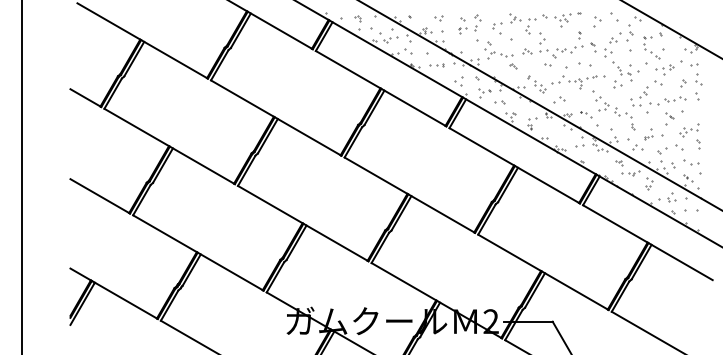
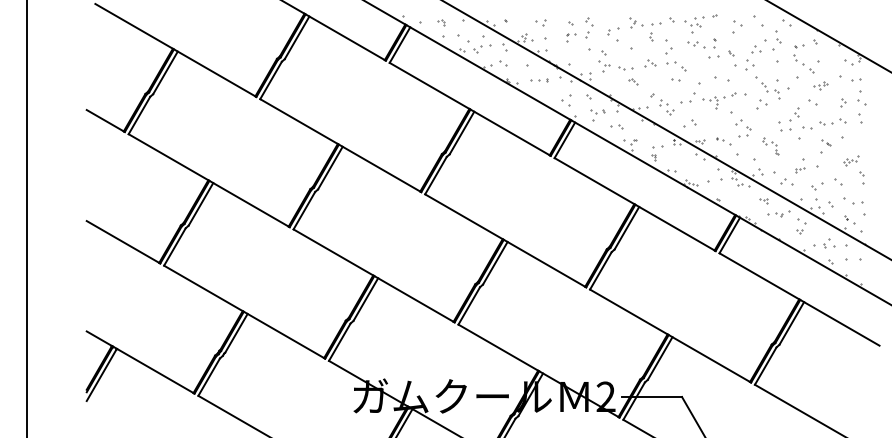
part: (593, 47) -> (732, 58), size x1.4
part: (564, 50) -> (696, 44), moved
part: (664, 69) -> (820, 85), size x0.6
part: (624, 118) -> (770, 146), size x0.6
part: (689, 130) -> (850, 160), size x0.6
part: (579, 145) -> (715, 179), size x1.6

